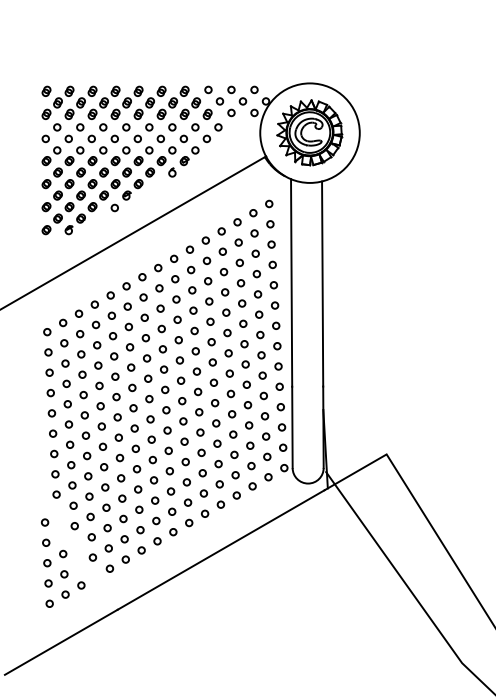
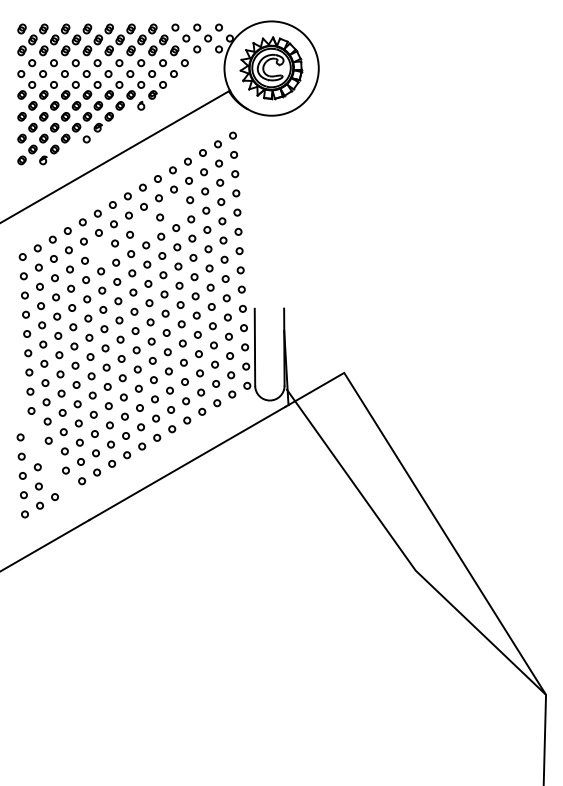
circle: (208, 280) -> (175, 208), removed
line: (290, 282) -> (253, 210), removed
line: (322, 284) -> (283, 211), removed
circle: (176, 299) -> (145, 226), removed
circle: (128, 327) -> (99, 252), removed

